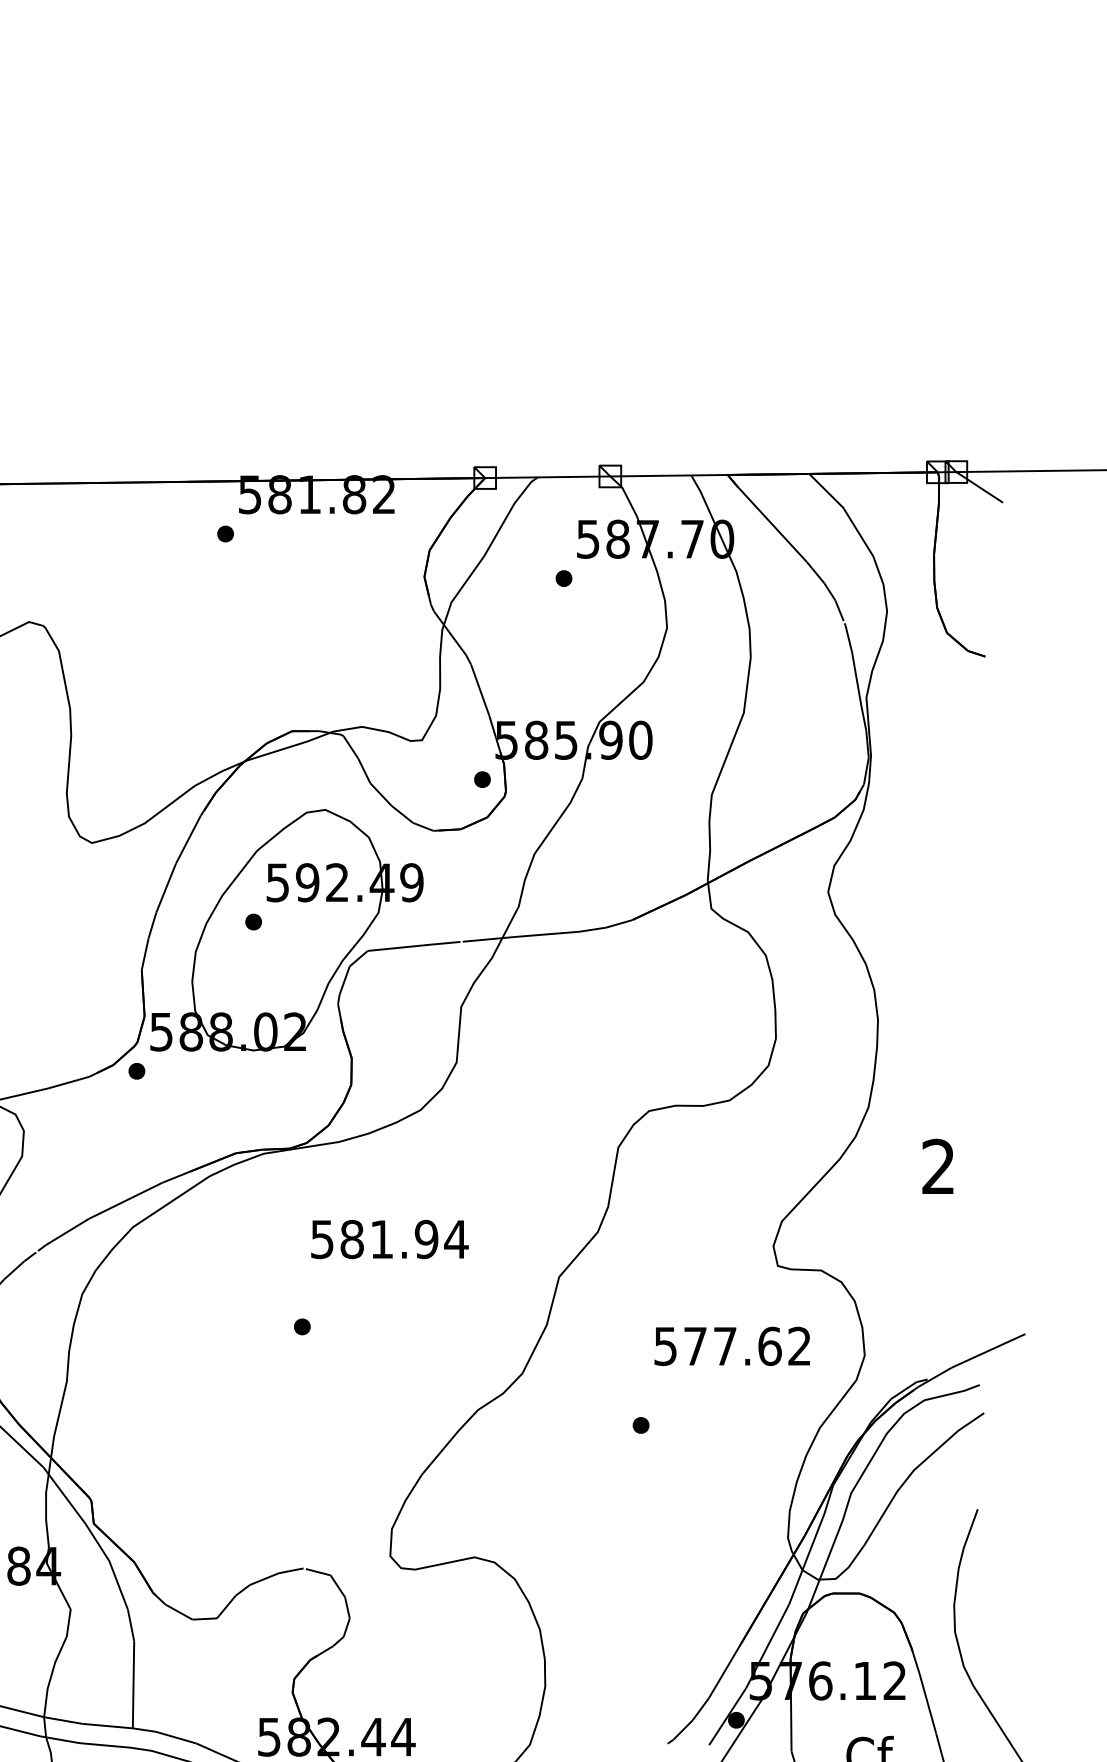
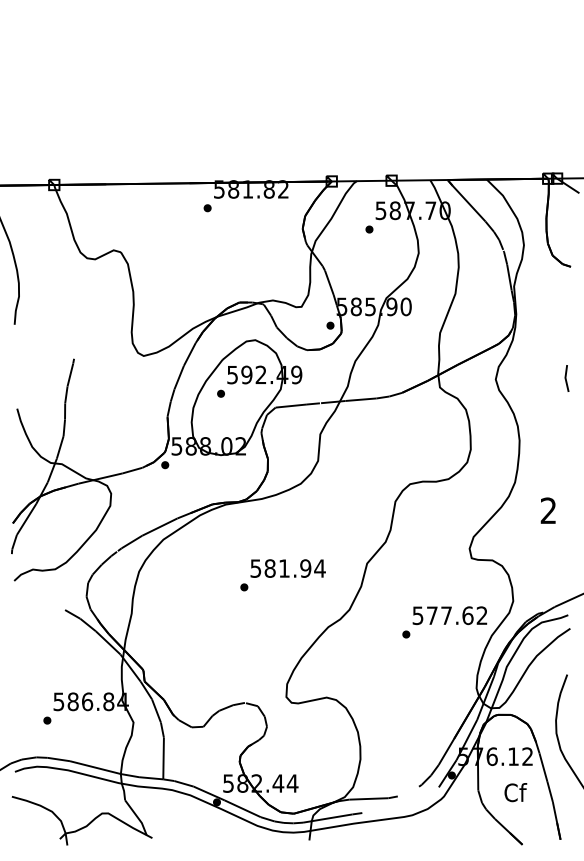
line: (976, 890) -> (566, 378), added
text: (388, 1239) -> (287, 568), moved
text: (731, 1345) -> (449, 615), moved

